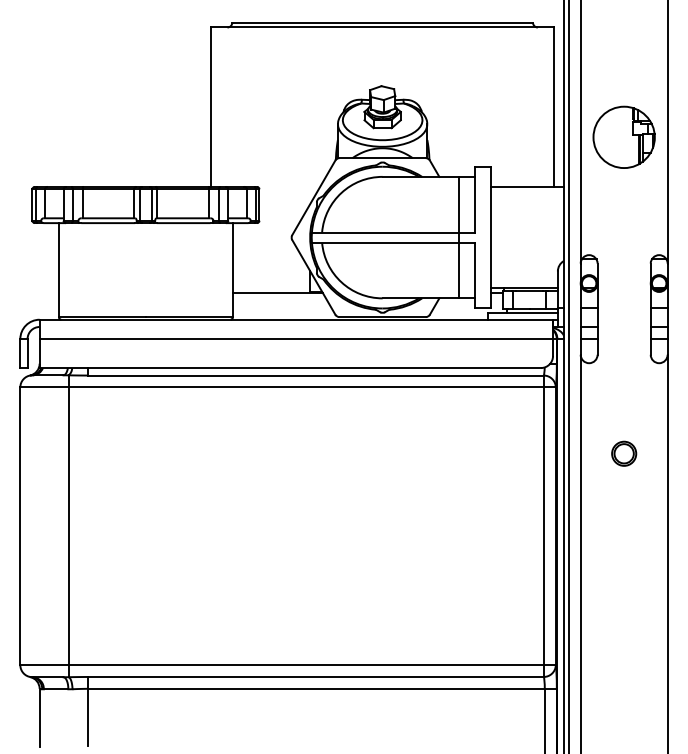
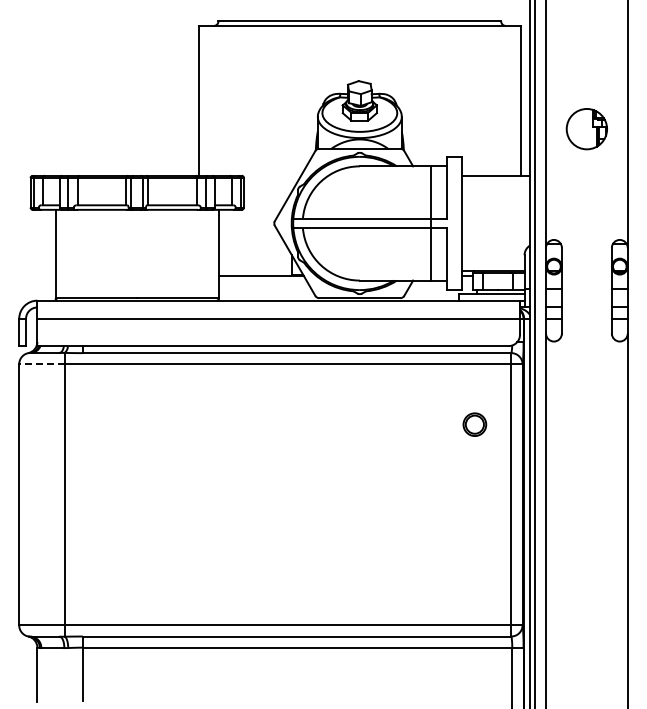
part: (623, 136) -> (586, 128), size x0.7
line: (44, 387) -> (41, 364), solid -> dashed
part: (623, 453) -> (474, 424), moved

